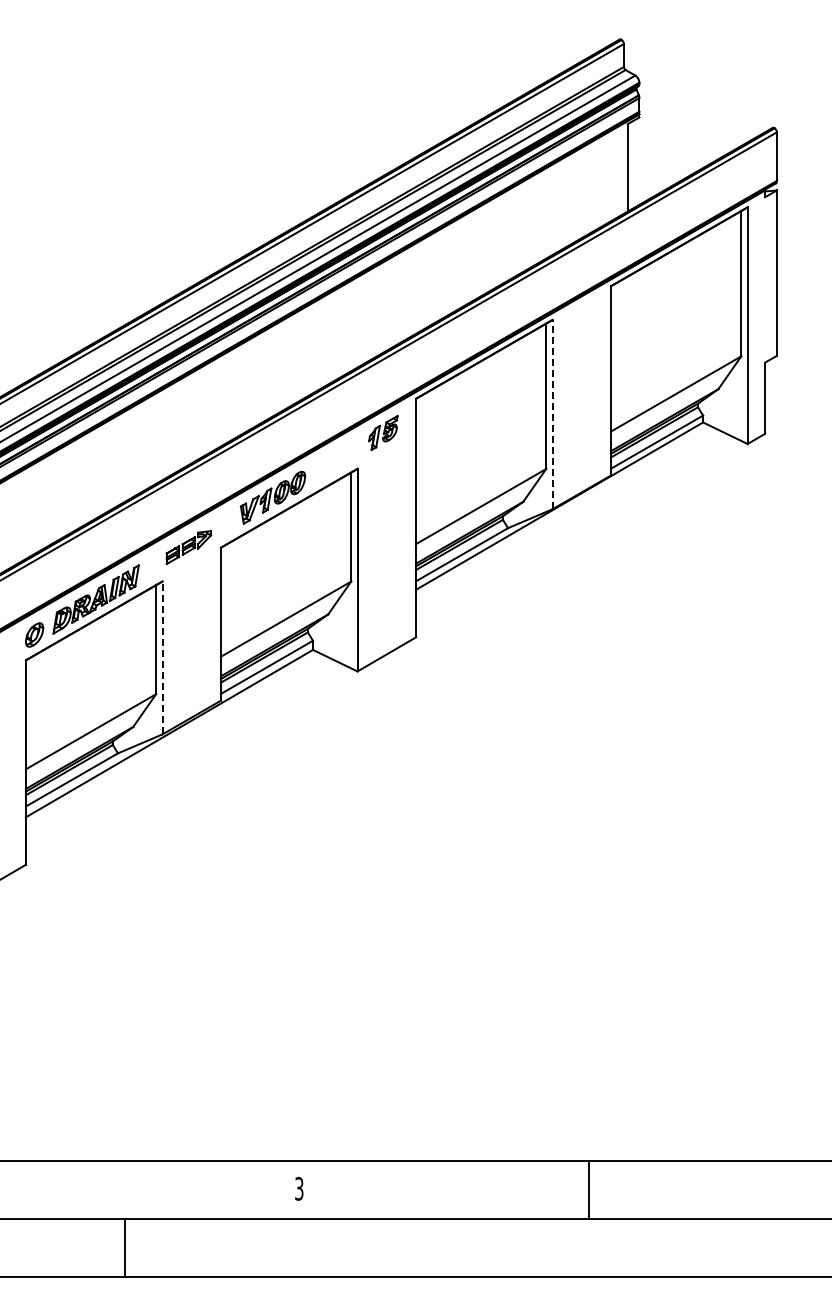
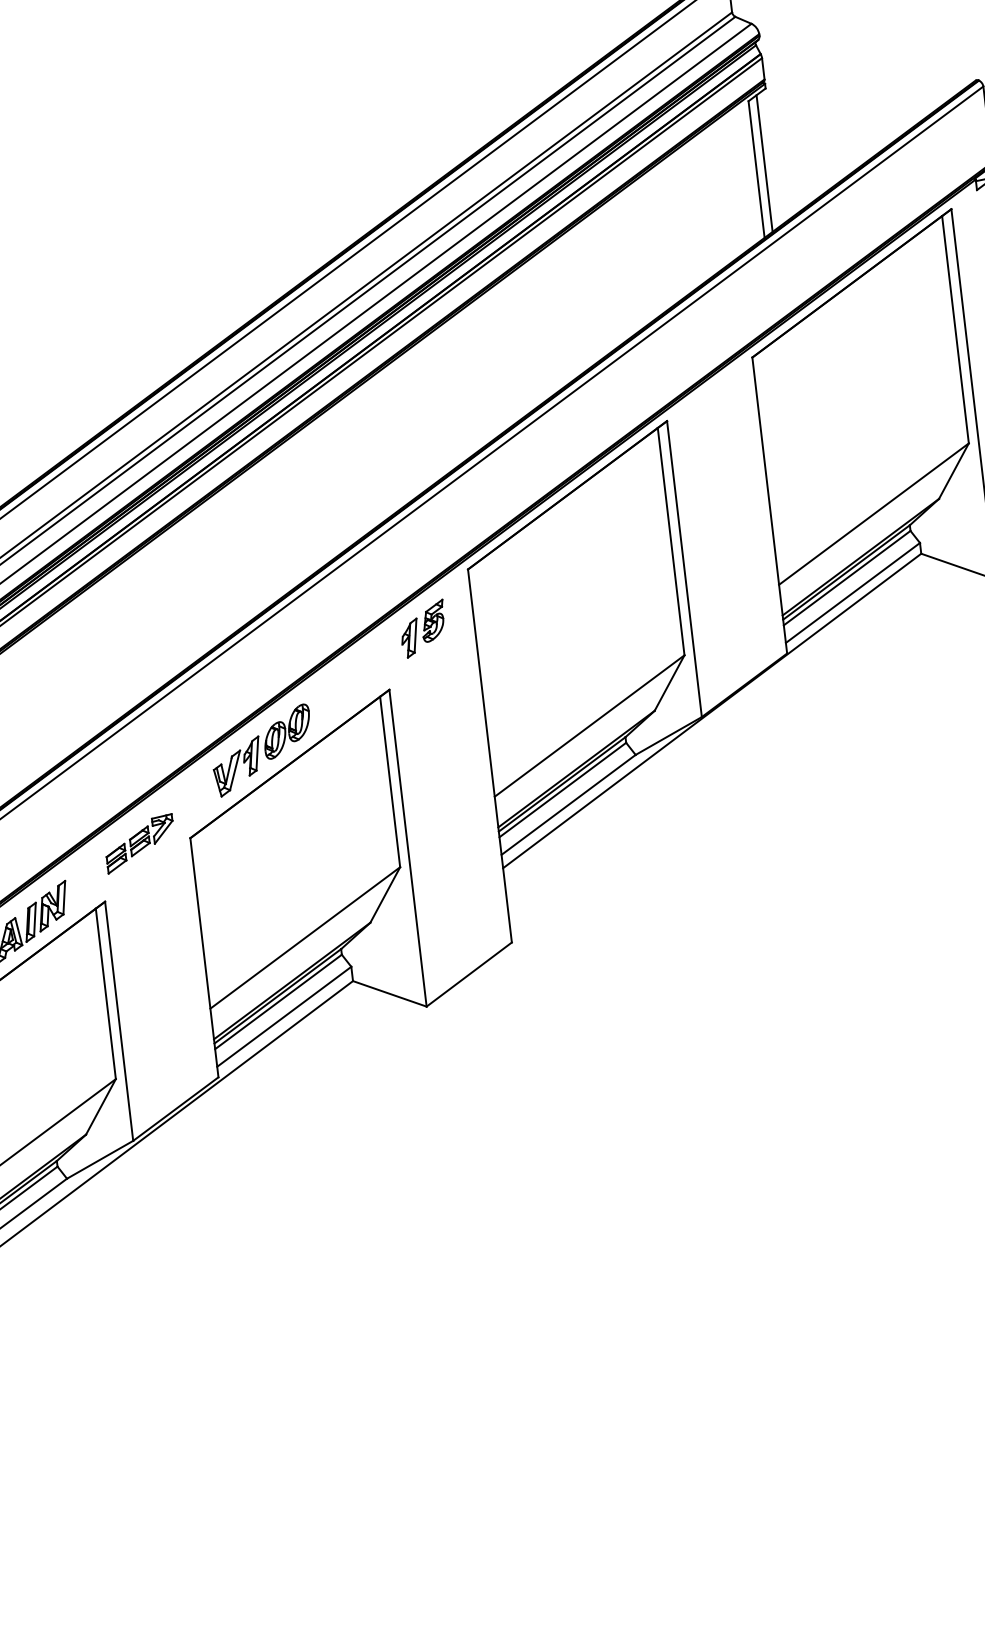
line: (633, 164) -> (765, 163), added
line: (552, 414) -> (684, 568), dashed -> solid
line: (162, 657) -> (119, 1020), dashed -> solid

